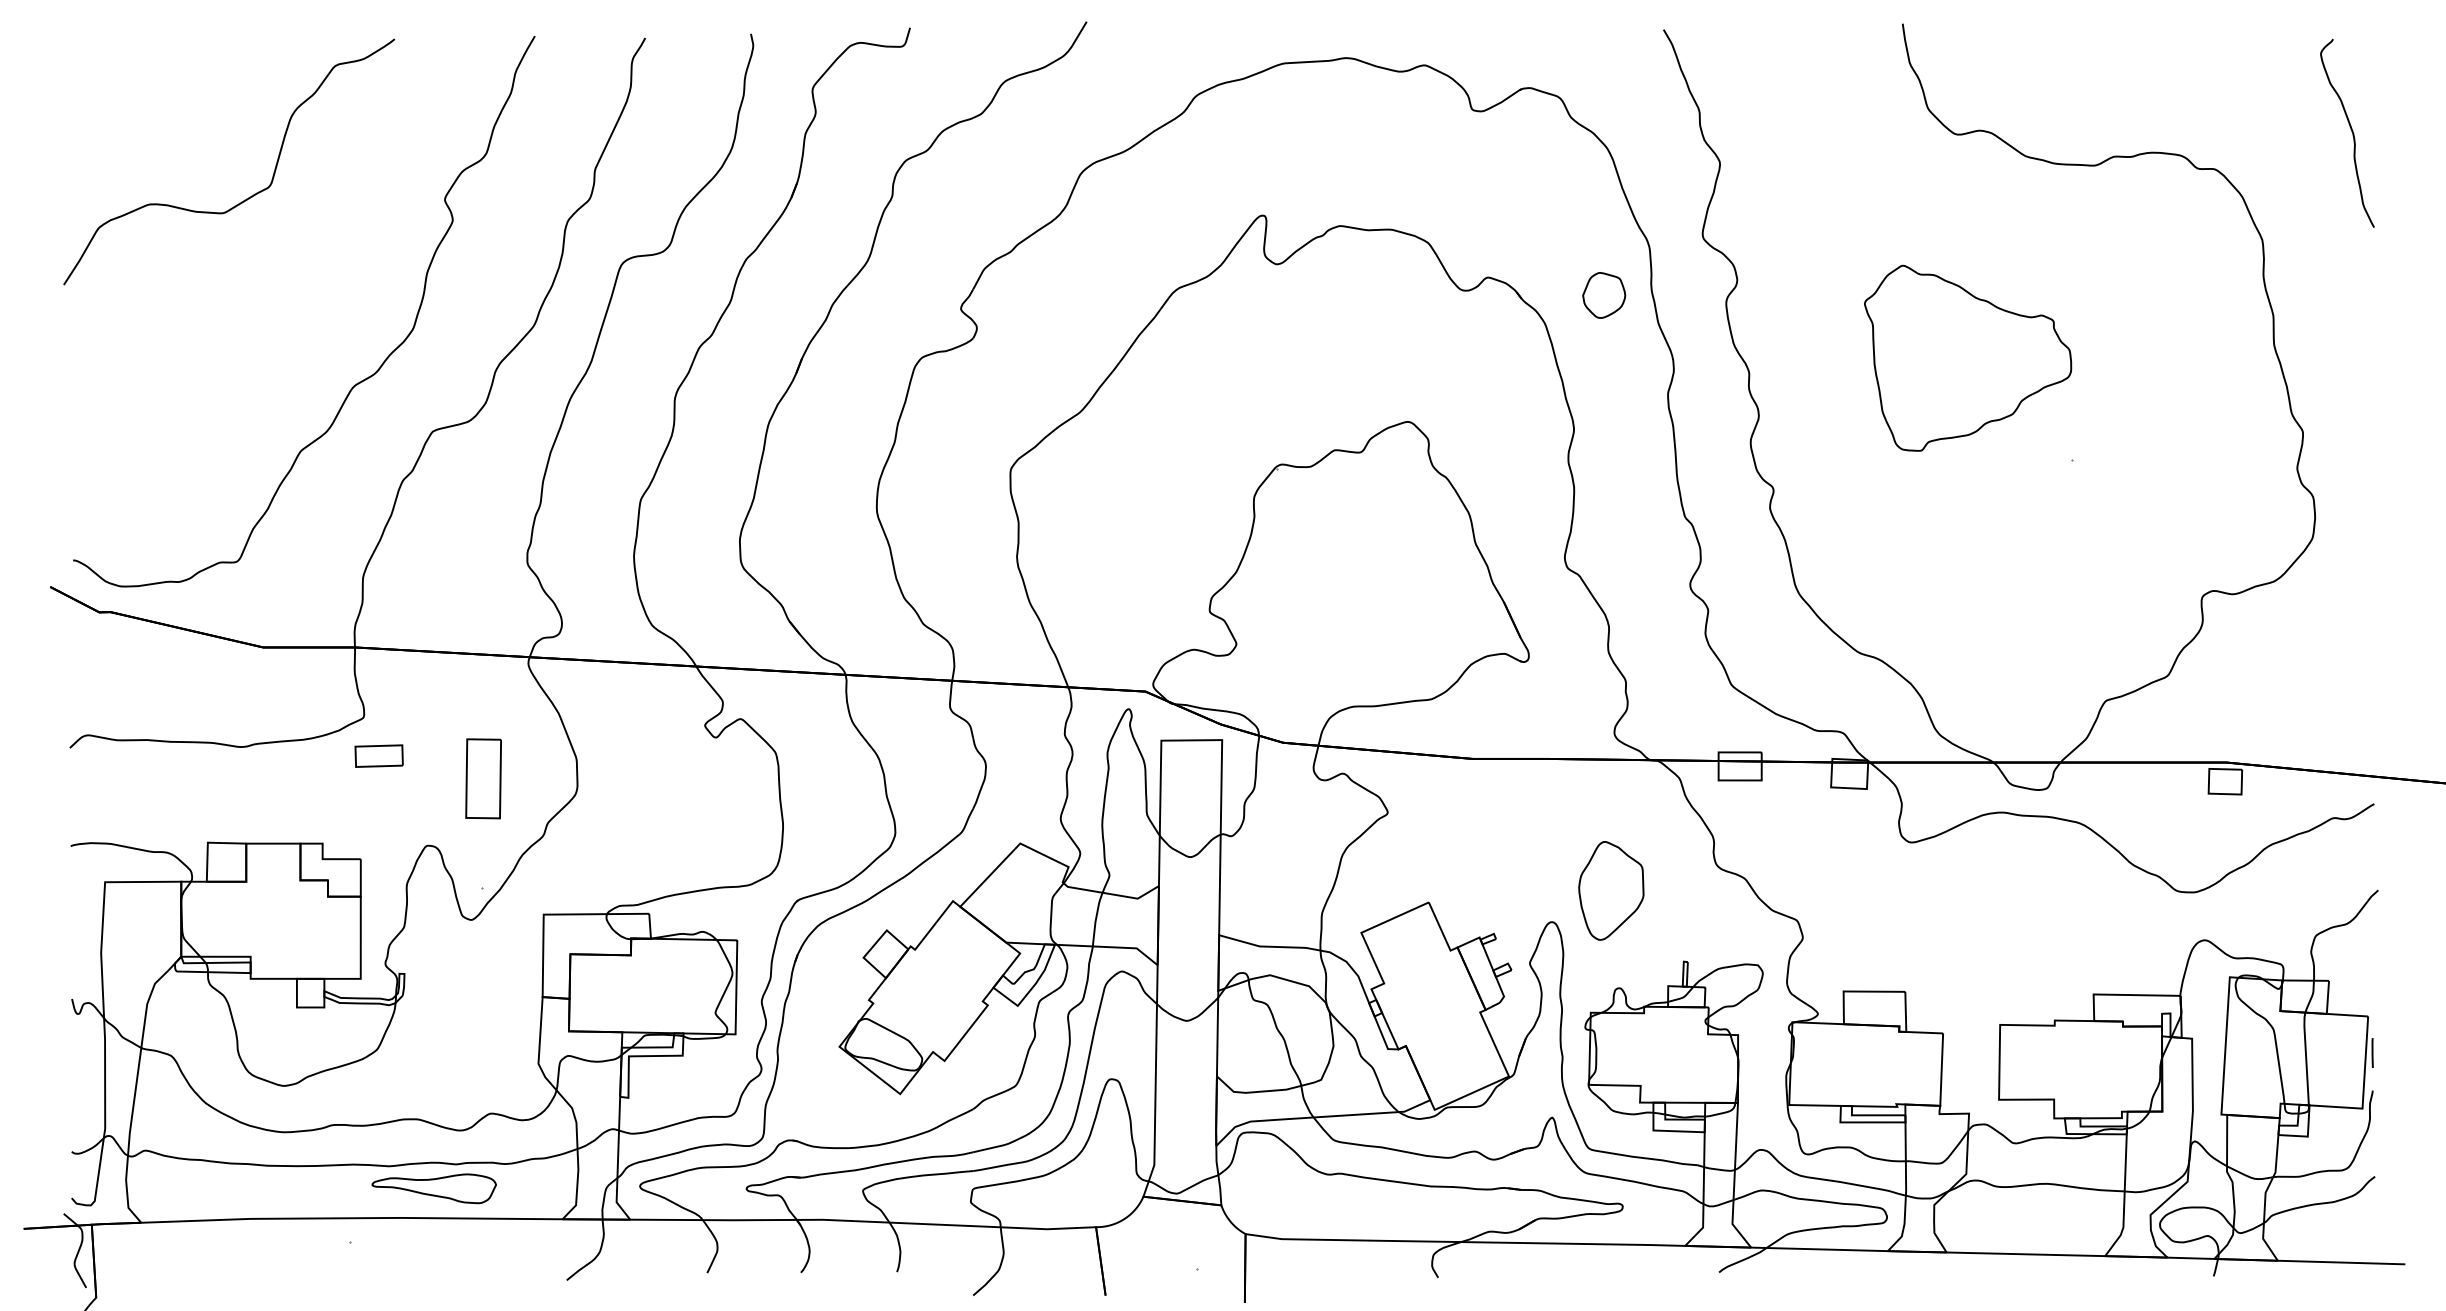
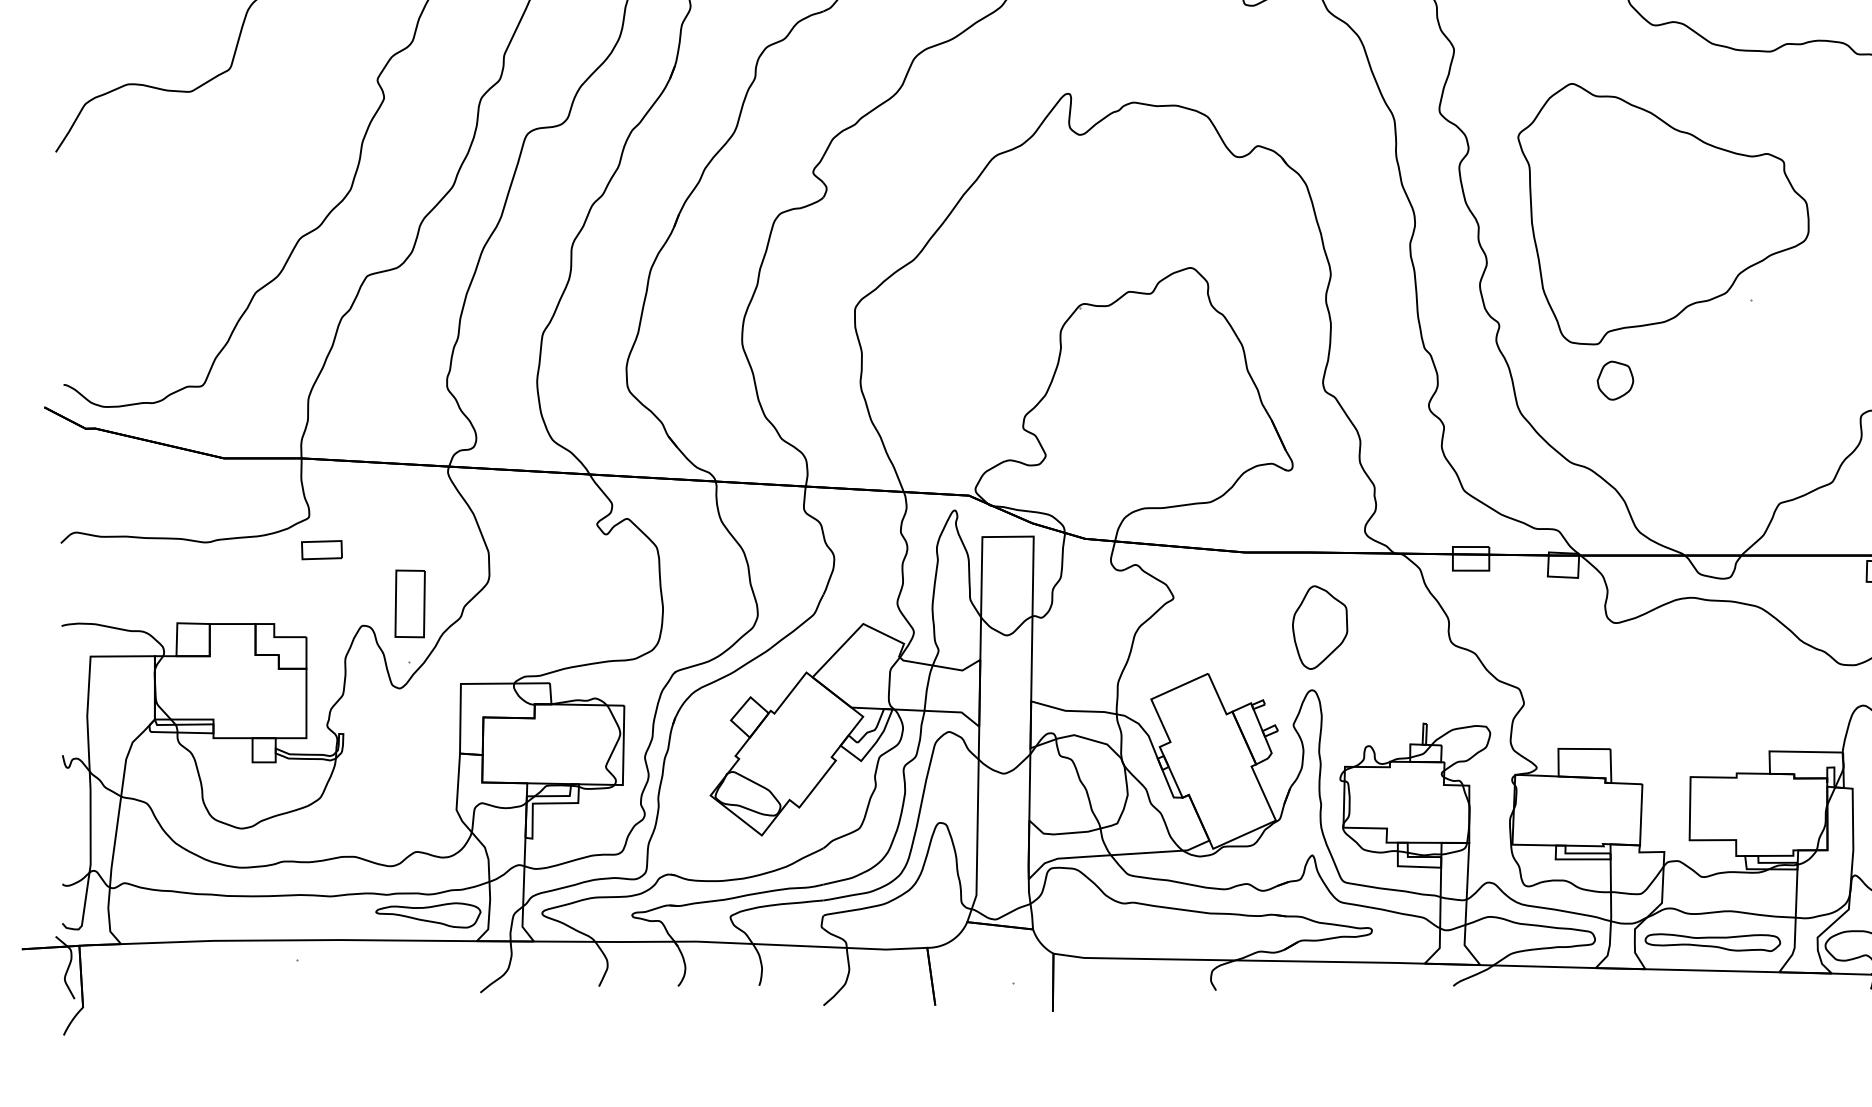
part: (1604, 295) -> (1615, 380), moved
part: (1967, 358) -> (1663, 214), size x1.67
part: (483, 778) -> (410, 603), moved
part: (1611, 890) -> (1320, 627), moved
part: (433, 1188) -> (427, 915), moved
part: (2026, 1220) -> (1712, 942), added

